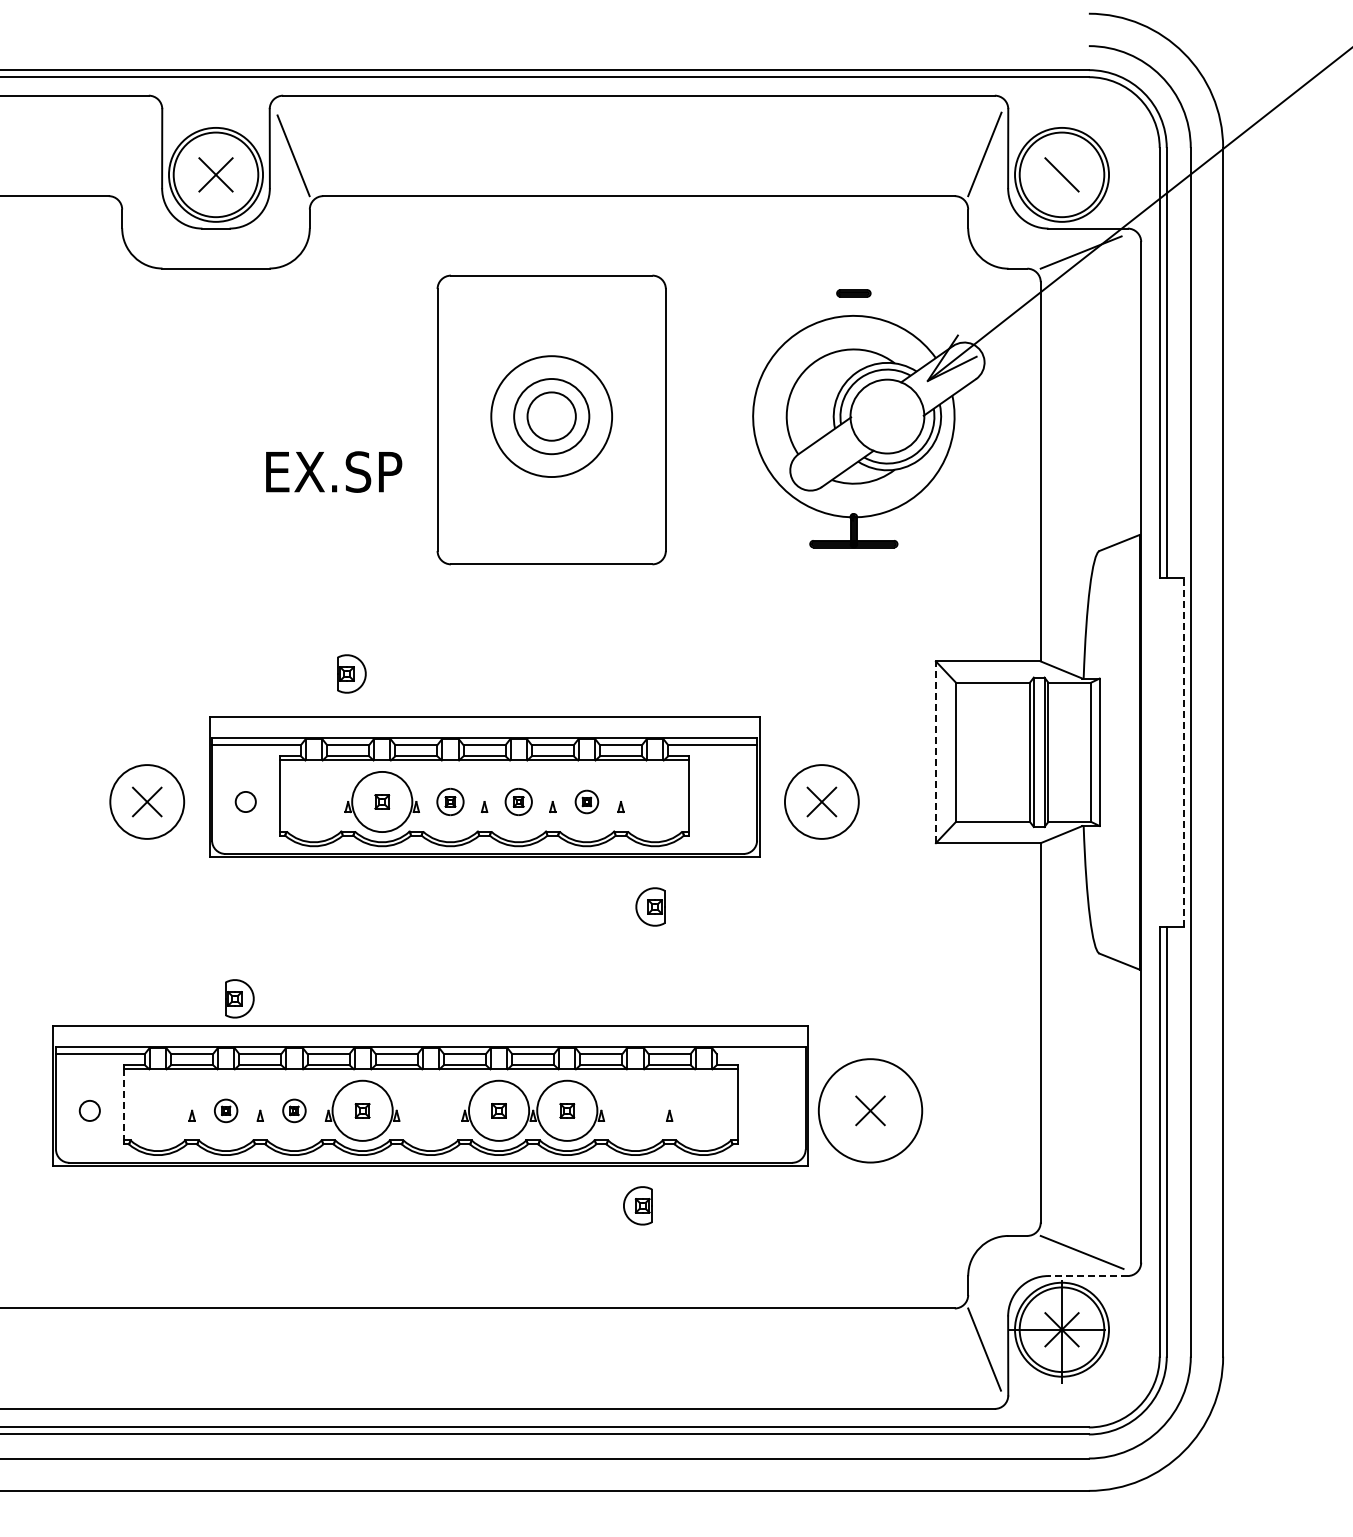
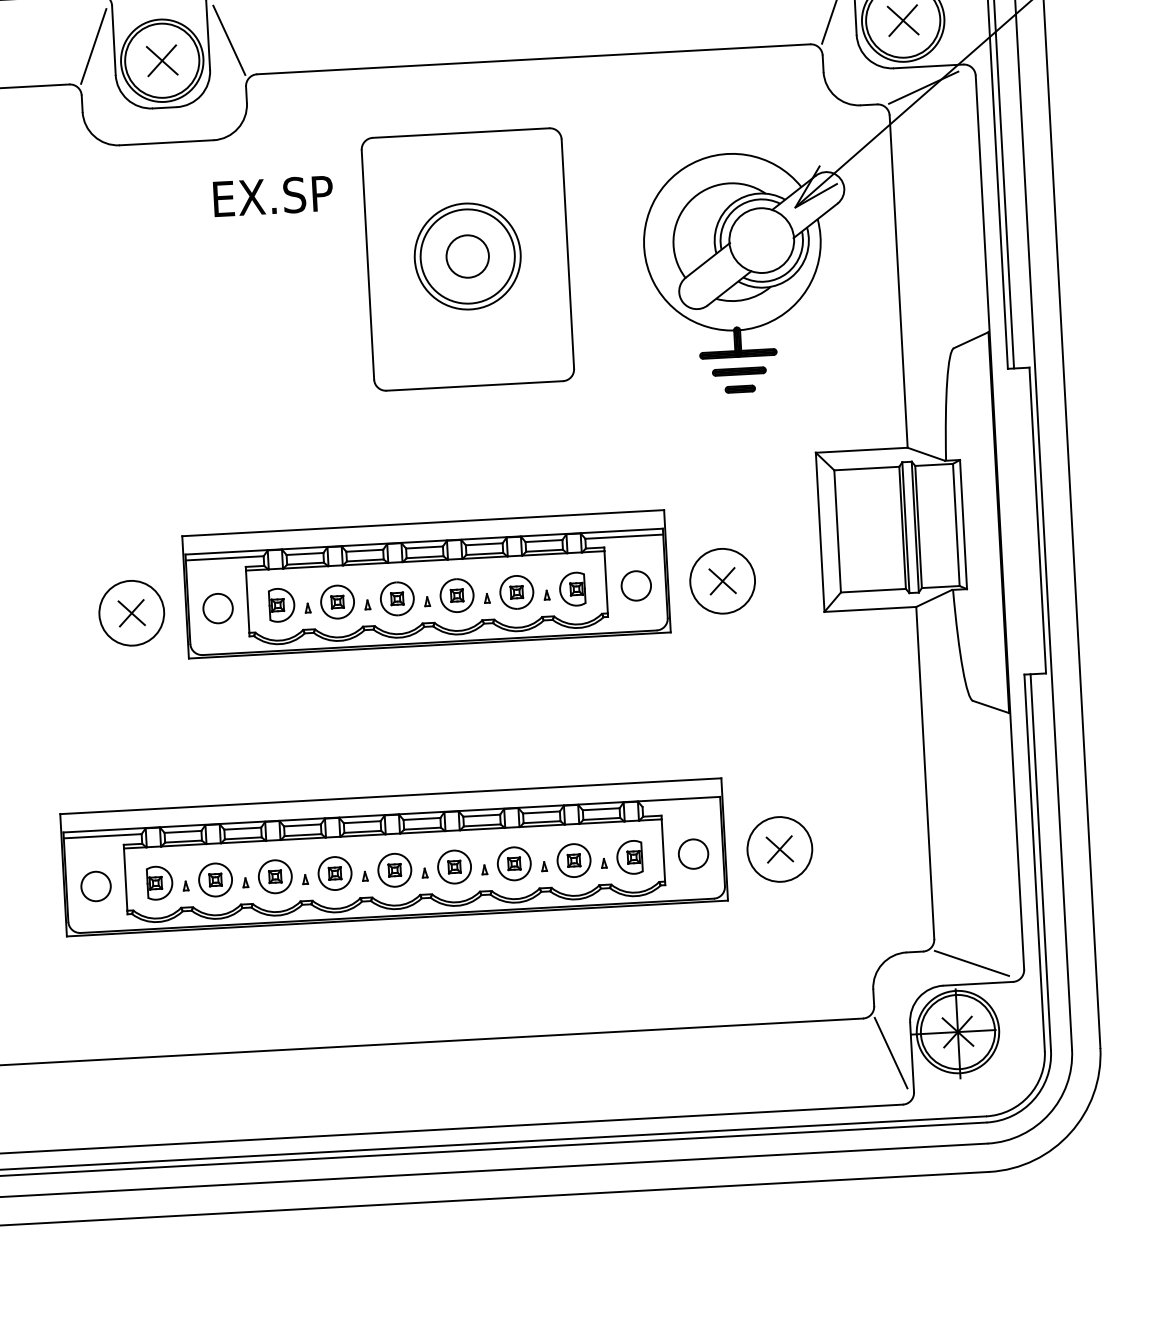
line: (138, 154) -> (93, 46), added
line: (1061, 174) -> (902, 20), added
part: (853, 293) -> (740, 389), moved
circle: (551, 416) -> (467, 256), size x1.43
text: (334, 471) -> (273, 195), moved
part: (853, 564) -> (739, 371), added
part: (351, 673) -> (281, 604), moved
line: (935, 752) -> (819, 532), dashed -> solid
line: (1184, 752) -> (1037, 520), dashed -> solid
circle: (245, 801) -> (217, 608), size x1.67
circle: (382, 801) -> (337, 601), size x0.62
part: (450, 801) -> (397, 598), size x1.43
part: (518, 801) -> (456, 595), size x1.43
part: (586, 801) -> (516, 591), size x1.67
circle: (722, 801) -> (635, 585), added
part: (650, 906) -> (572, 588), moved
part: (239, 998) -> (159, 882), moved
line: (123, 1104) -> (125, 879), dashed -> solid
circle: (89, 1110) -> (95, 886), size x1.67
part: (225, 1110) -> (214, 879), size x1.67
part: (294, 1110) -> (275, 876), size x1.67
circle: (362, 1110) -> (334, 873), size x0.62
part: (430, 1110) -> (394, 870), added
circle: (498, 1110) -> (454, 866), size x0.62
circle: (567, 1110) -> (514, 863), size x0.62
part: (635, 1110) -> (574, 860), added
circle: (771, 1110) -> (693, 853), added
circle: (870, 1110) -> (779, 849), size x0.71
part: (637, 1205) -> (629, 857), moved
line: (1088, 1276) -> (978, 984), dashed -> solid

